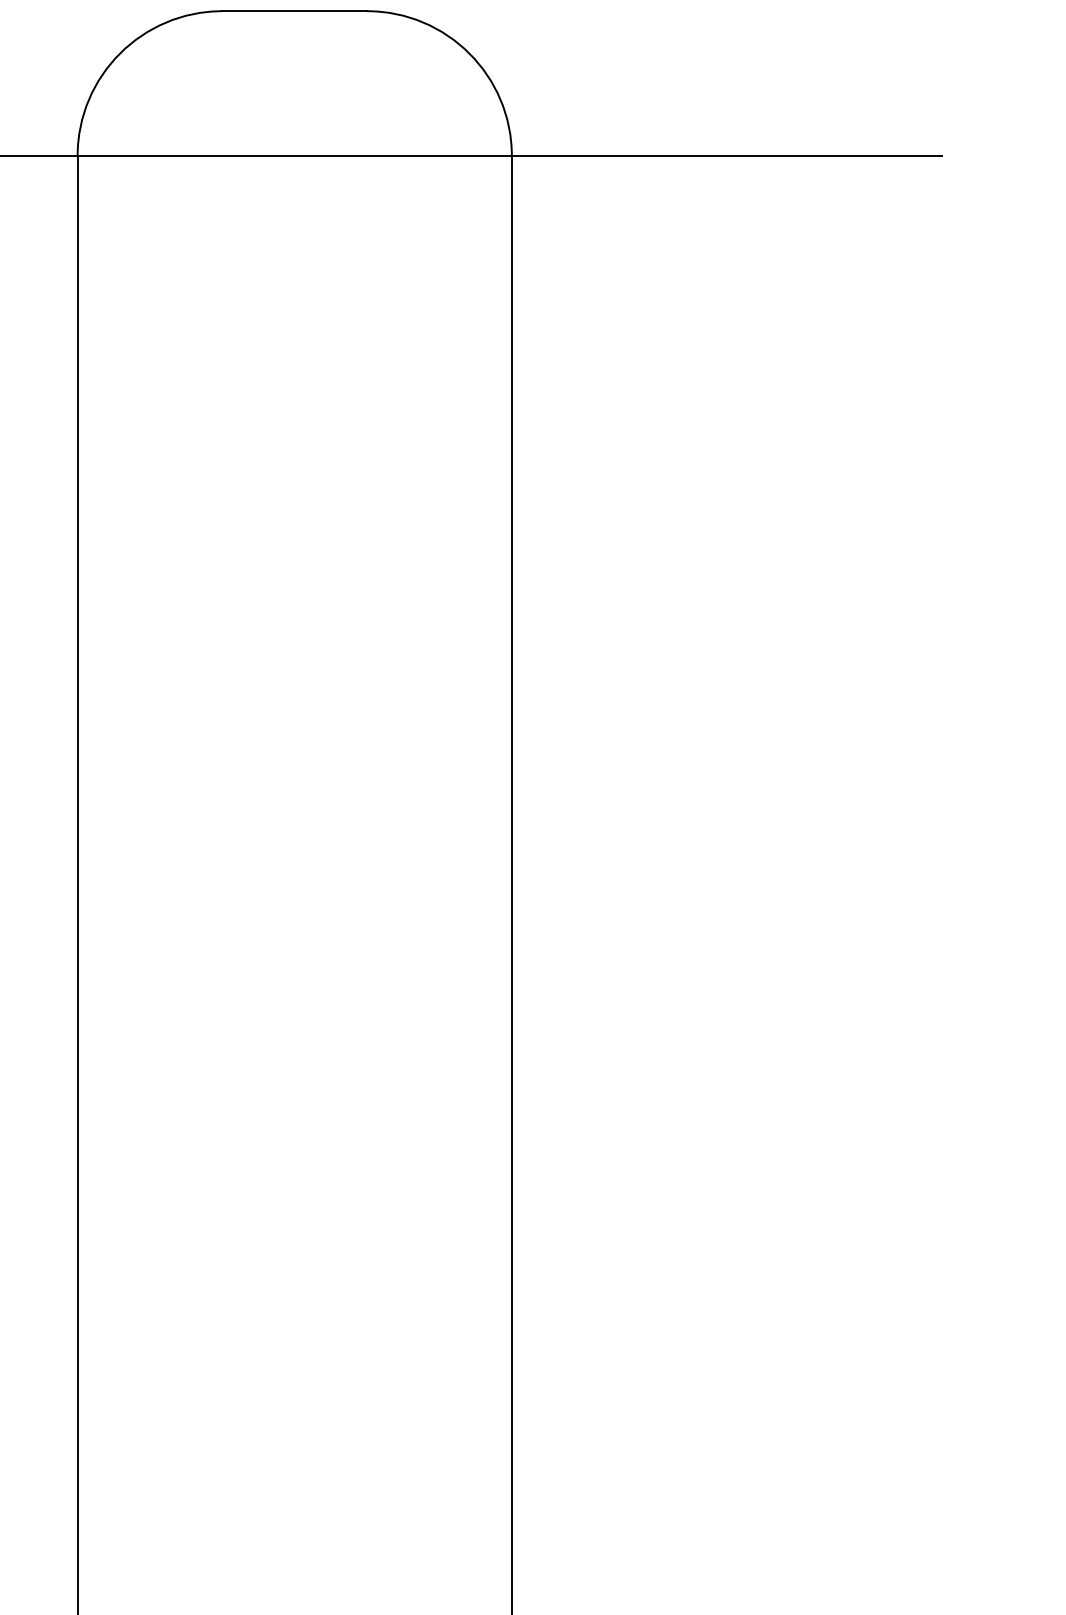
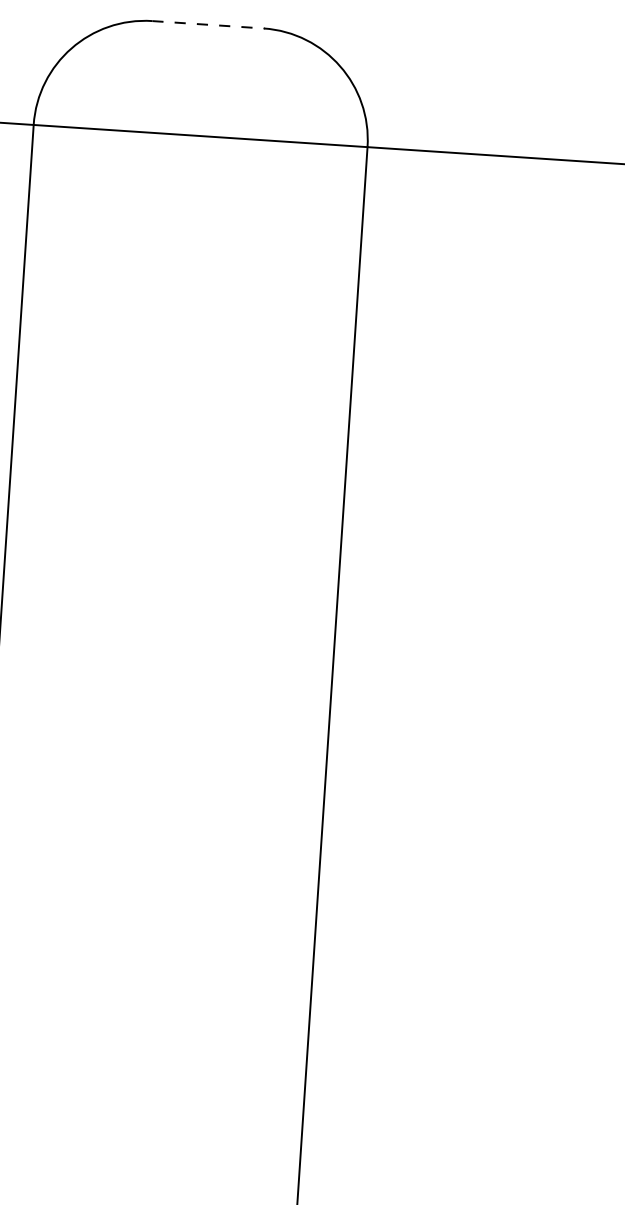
line: (295, 11) -> (208, 25), solid -> dashed

